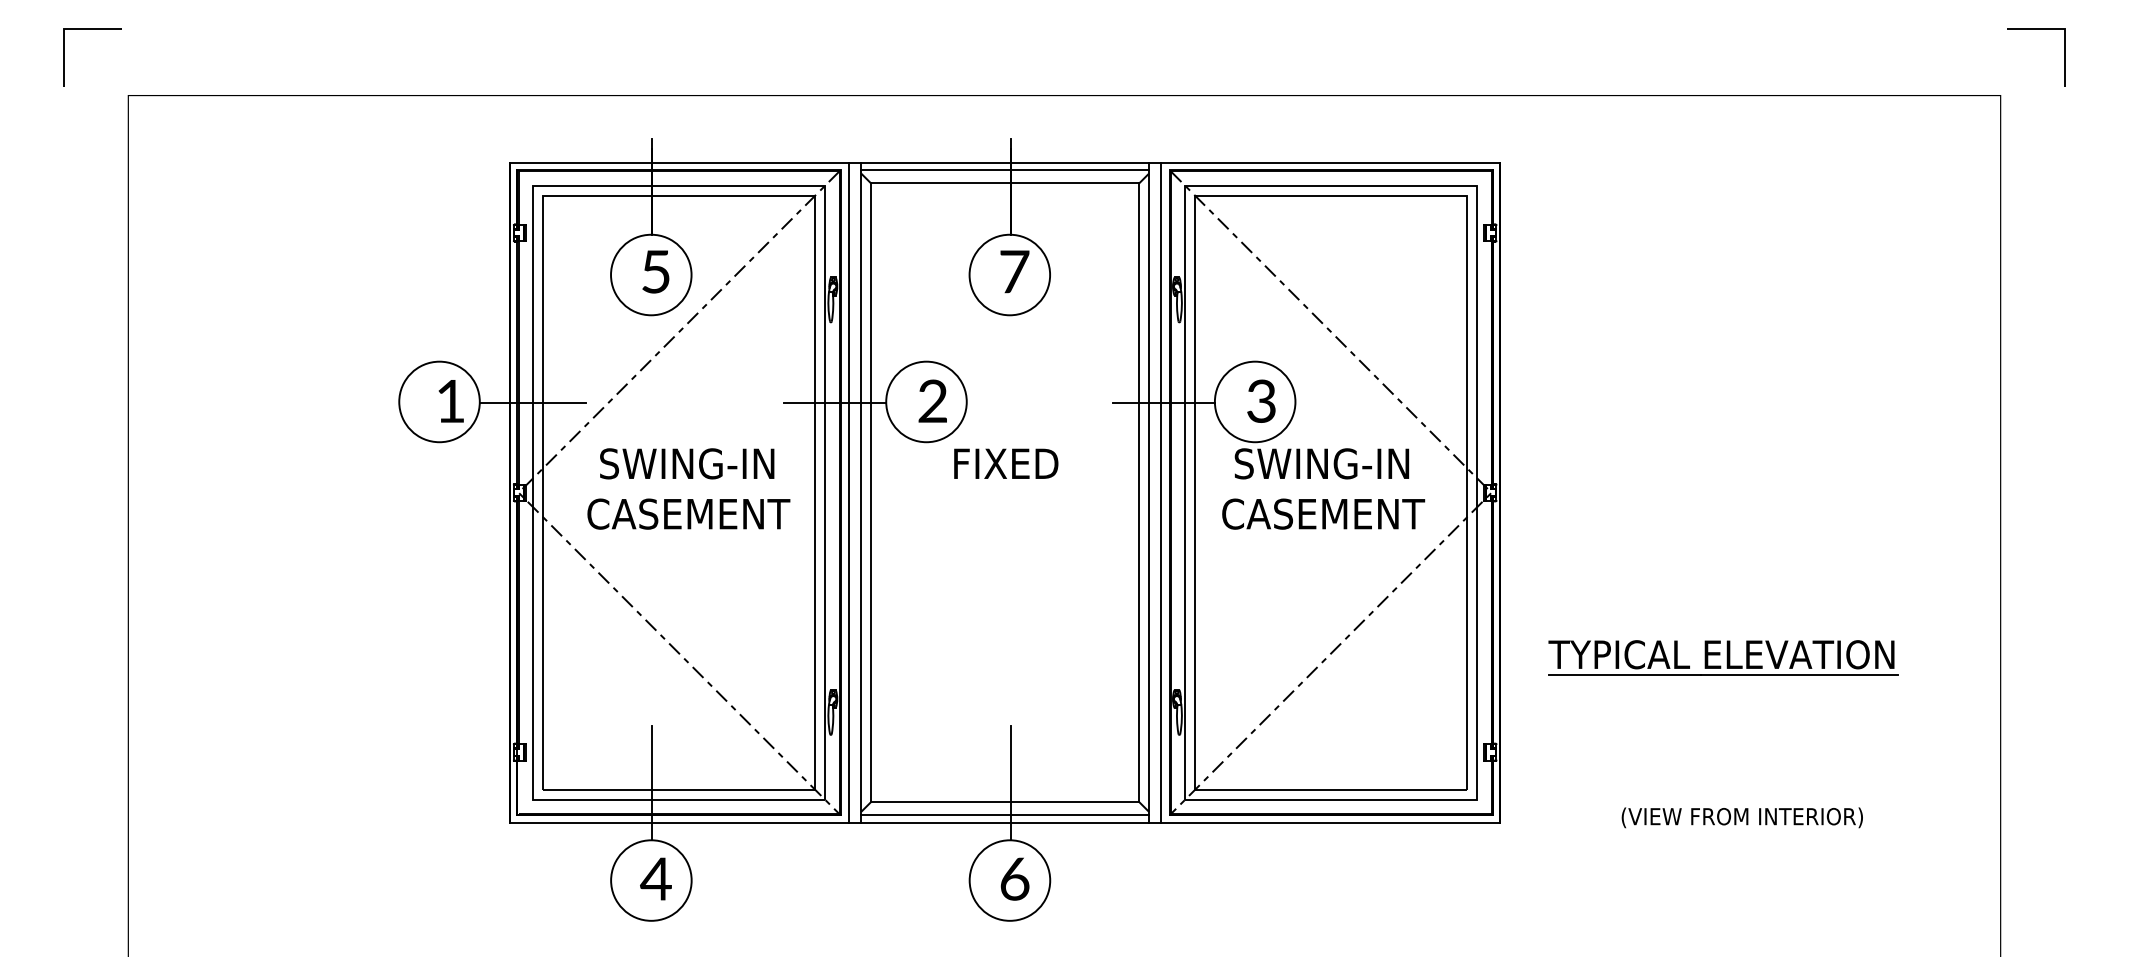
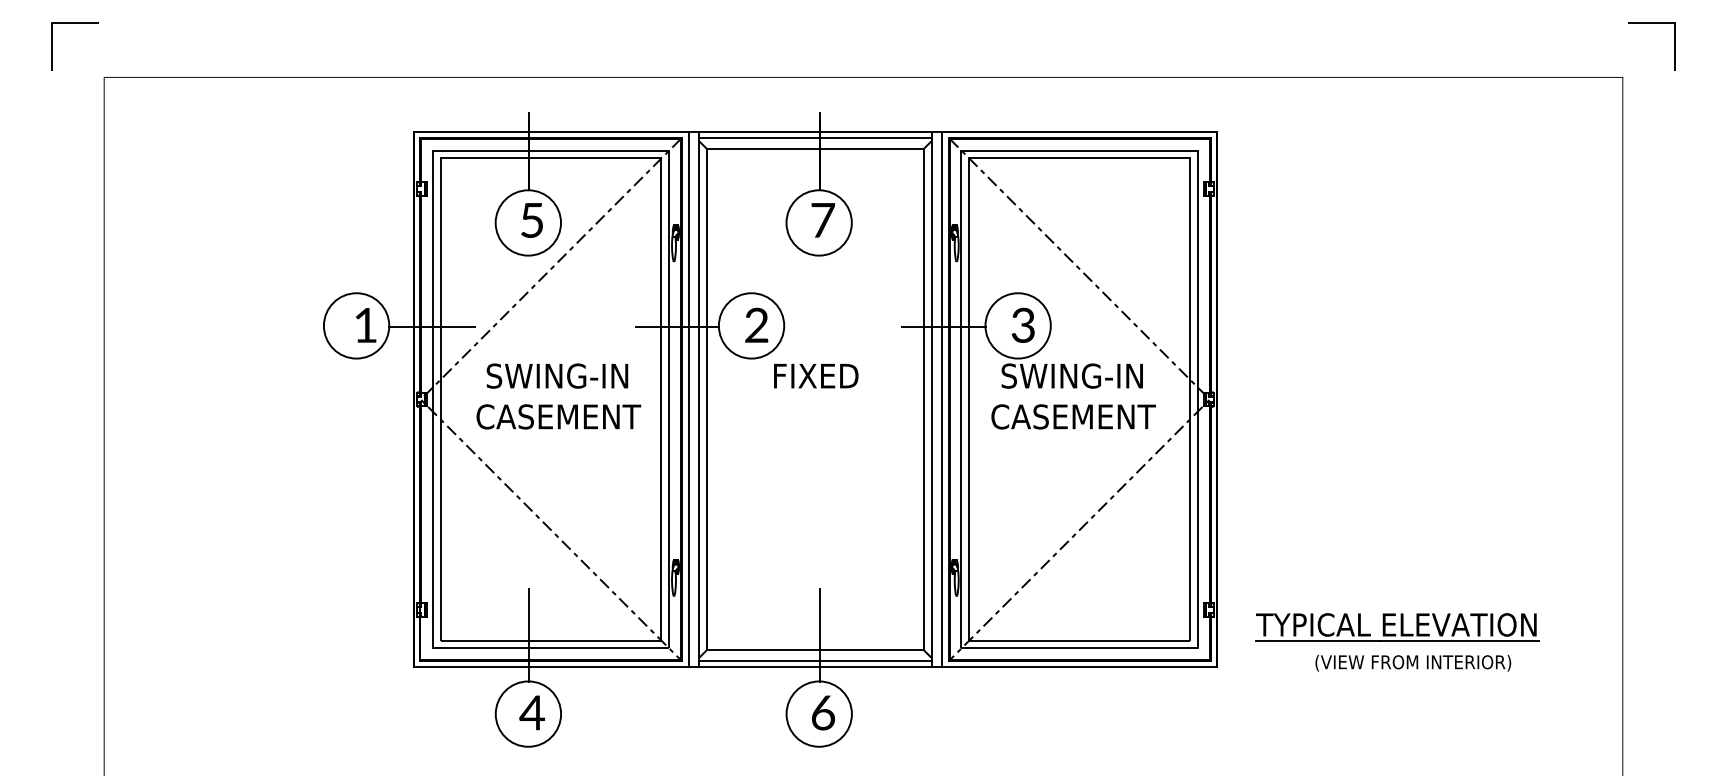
part: (1722, 657) -> (1397, 627), moved

